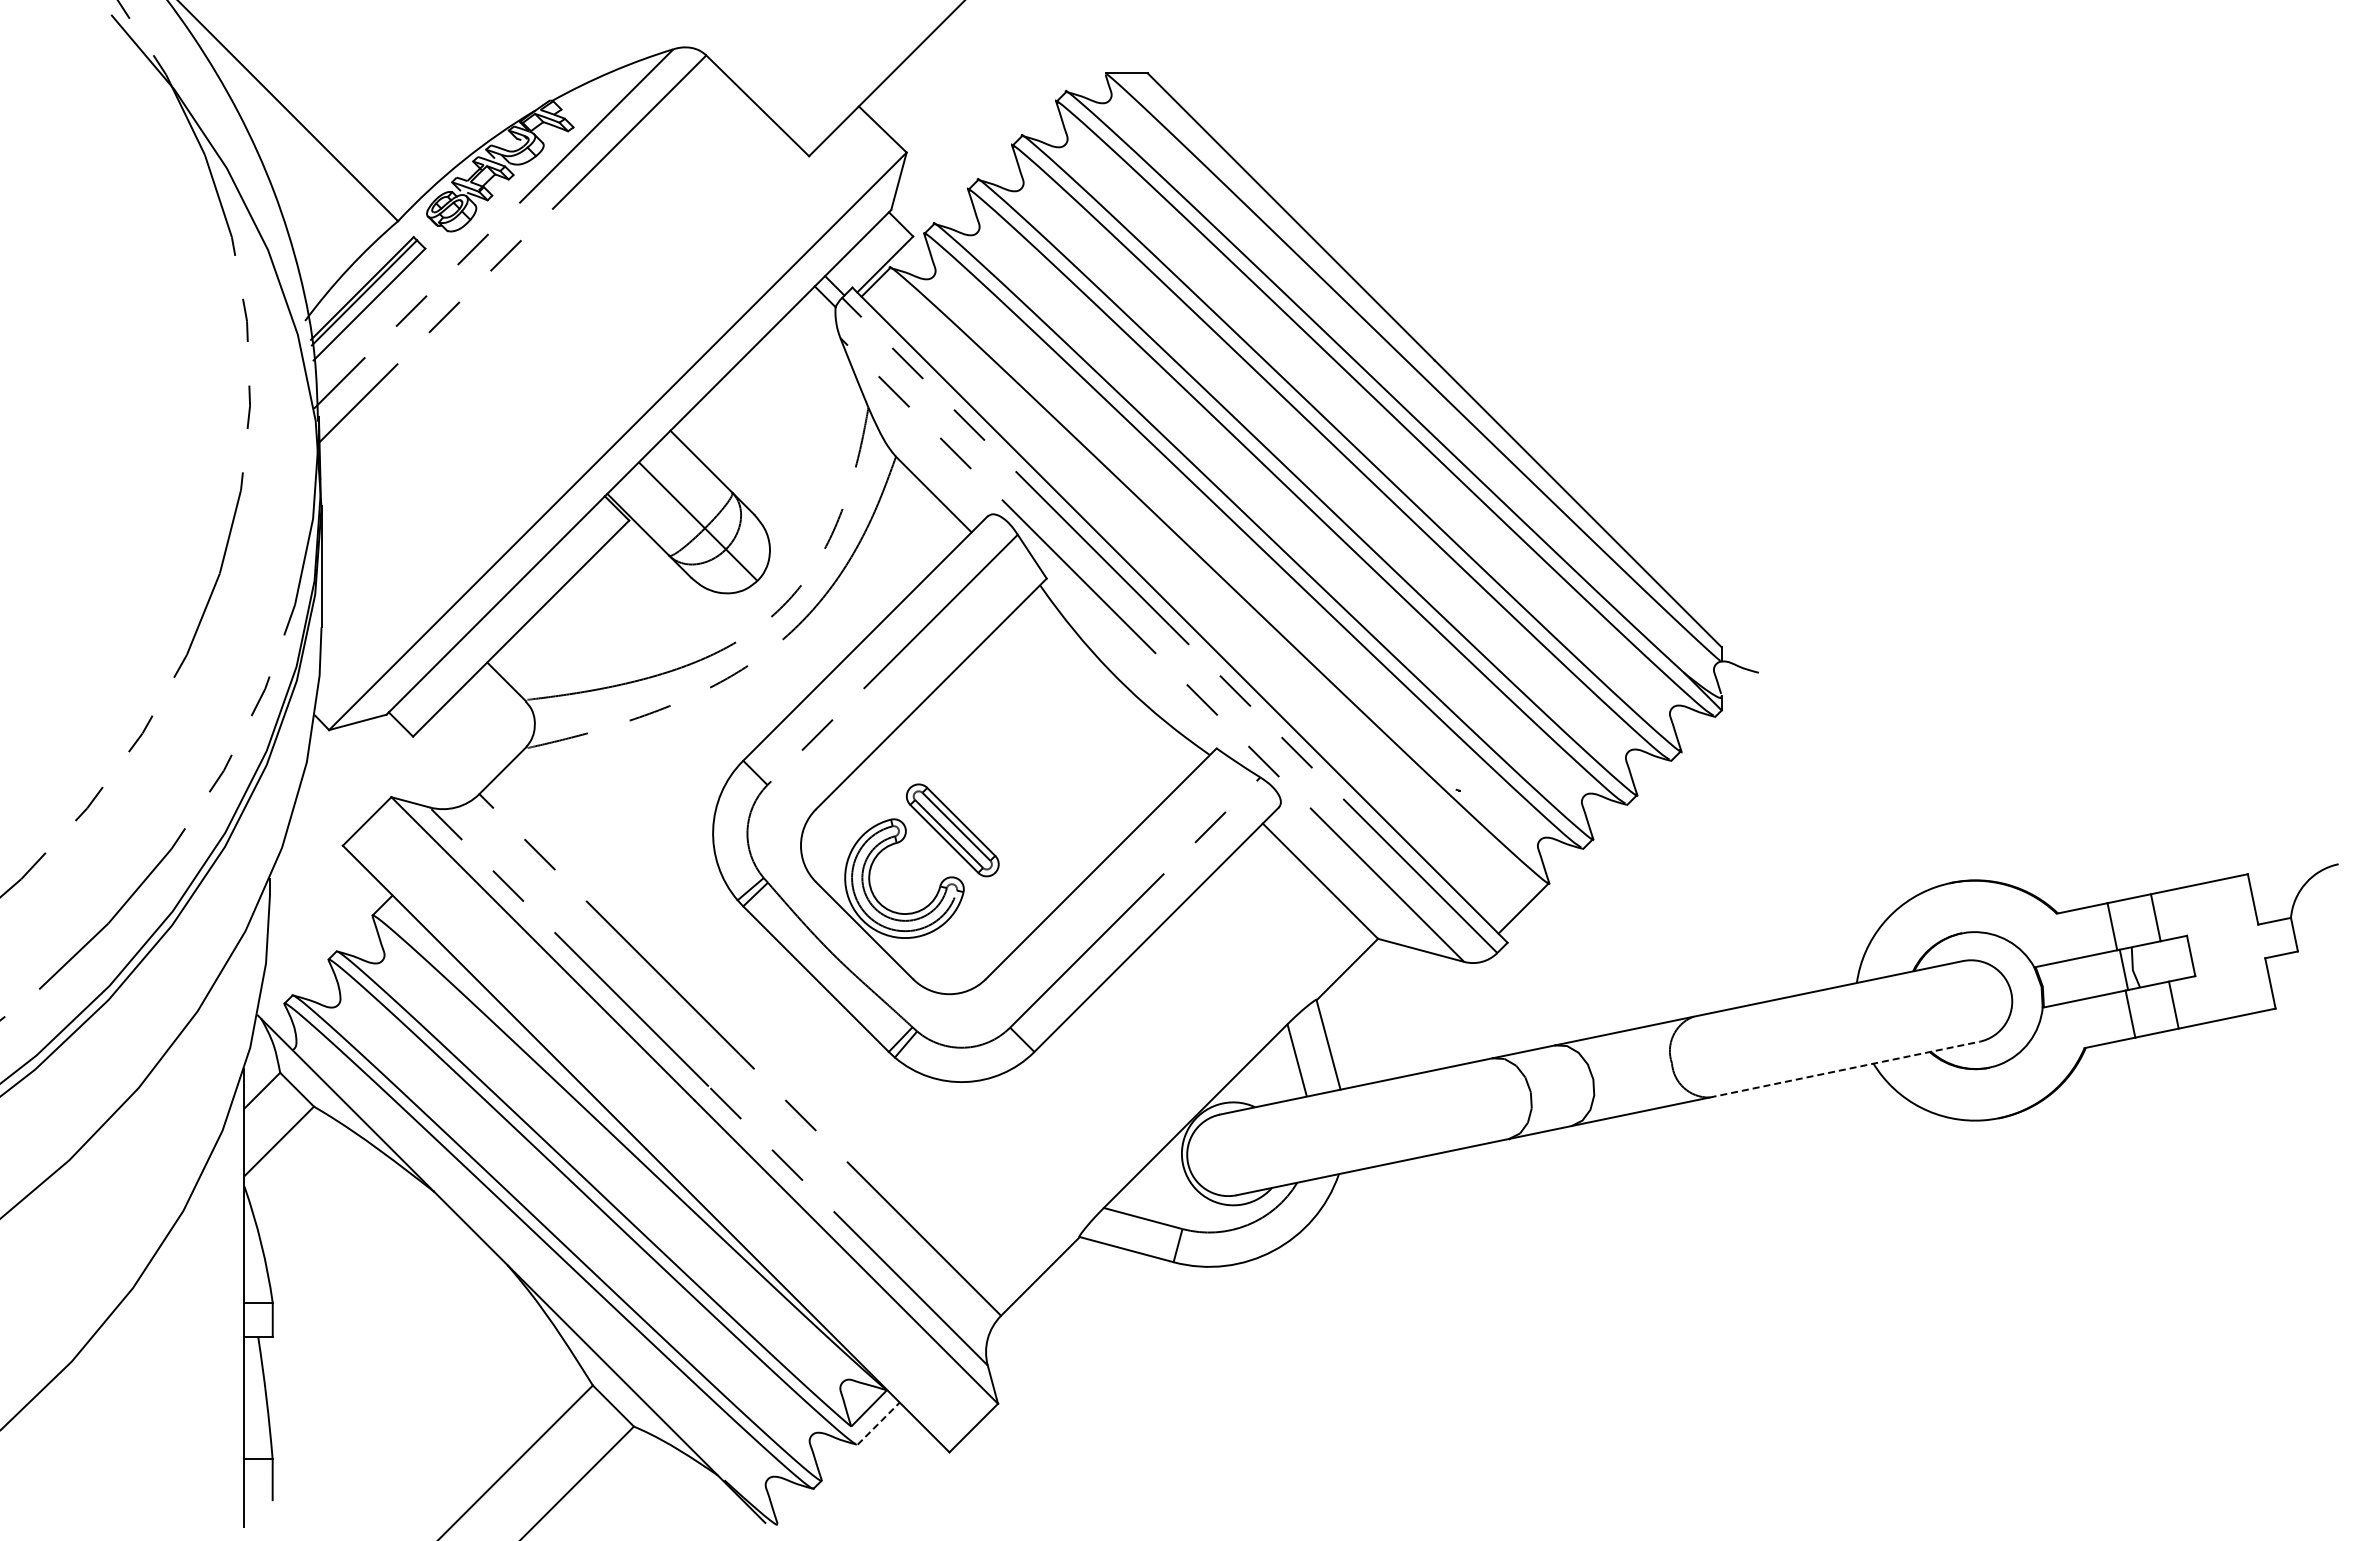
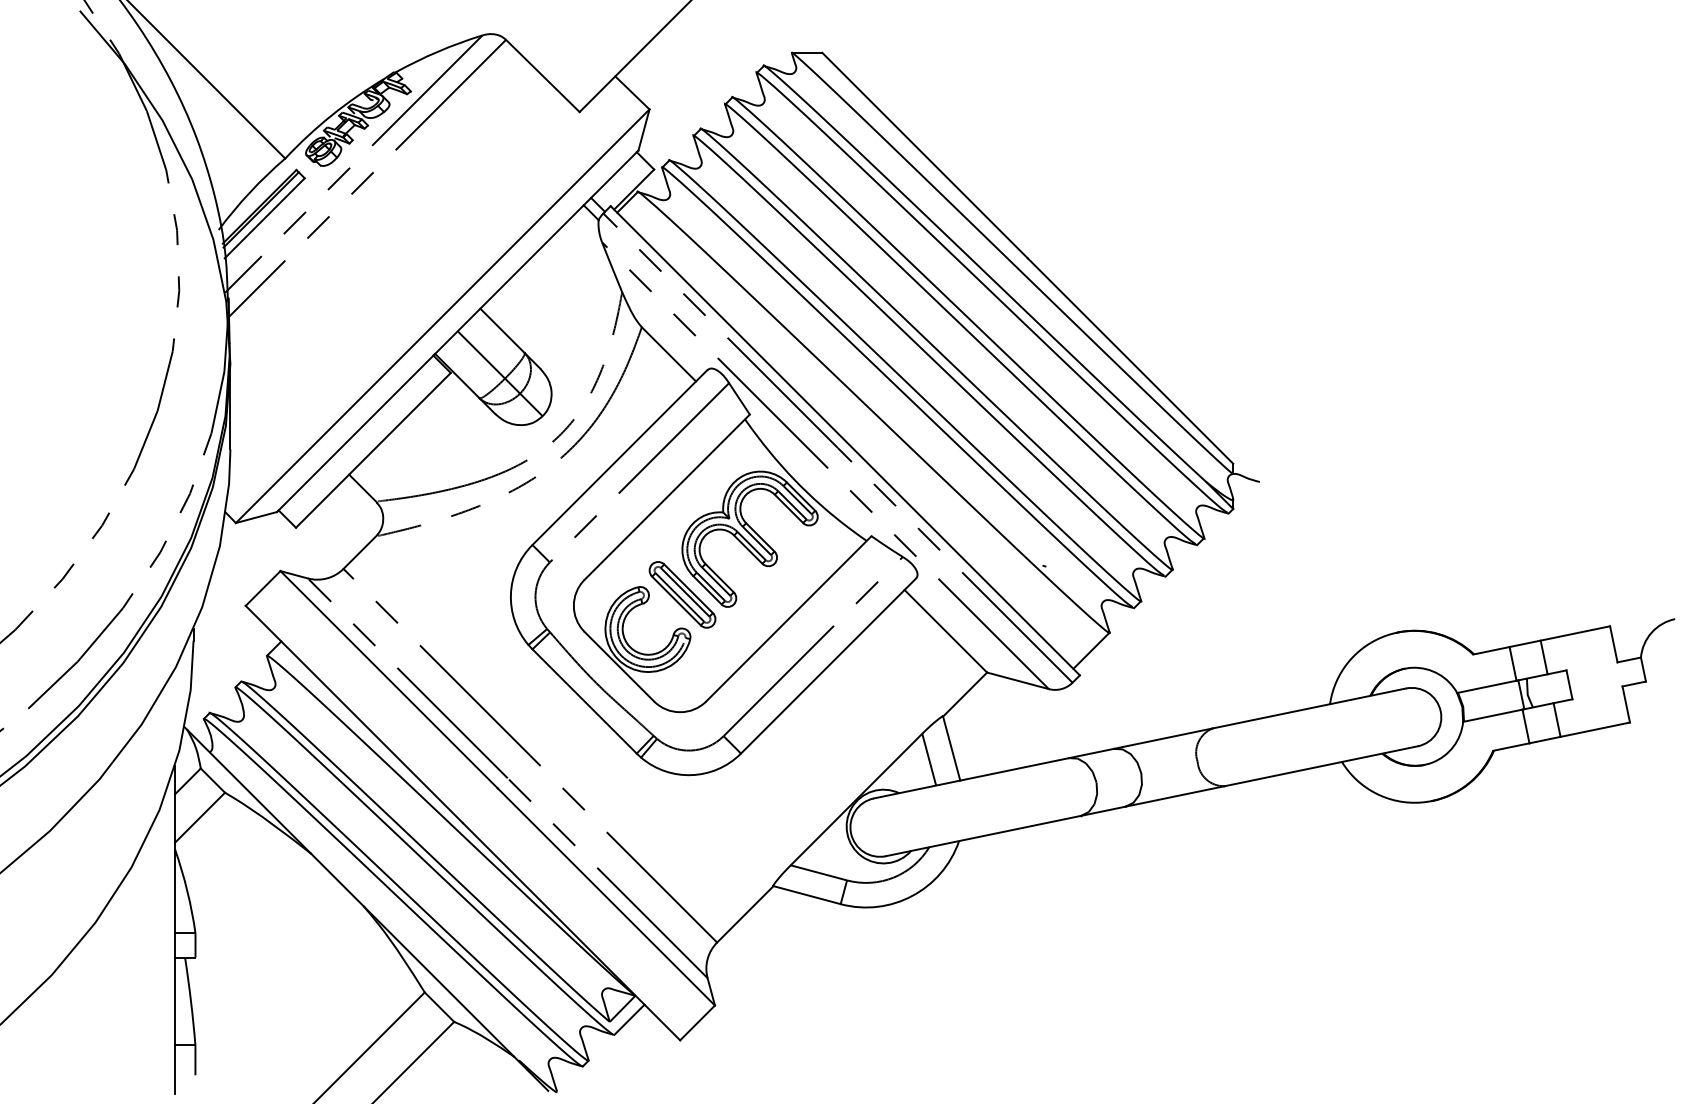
part: (1046, 752) -> (749, 539), added
line: (1844, 1069) -> (1321, 766), dashed -> solid
line: (878, 1423) -> (629, 1019), dashed -> solid

